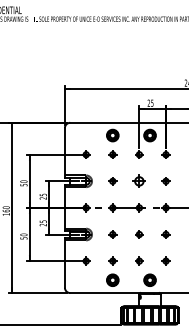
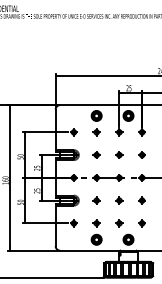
part: (139, 180) -> (119, 154), size x0.62

